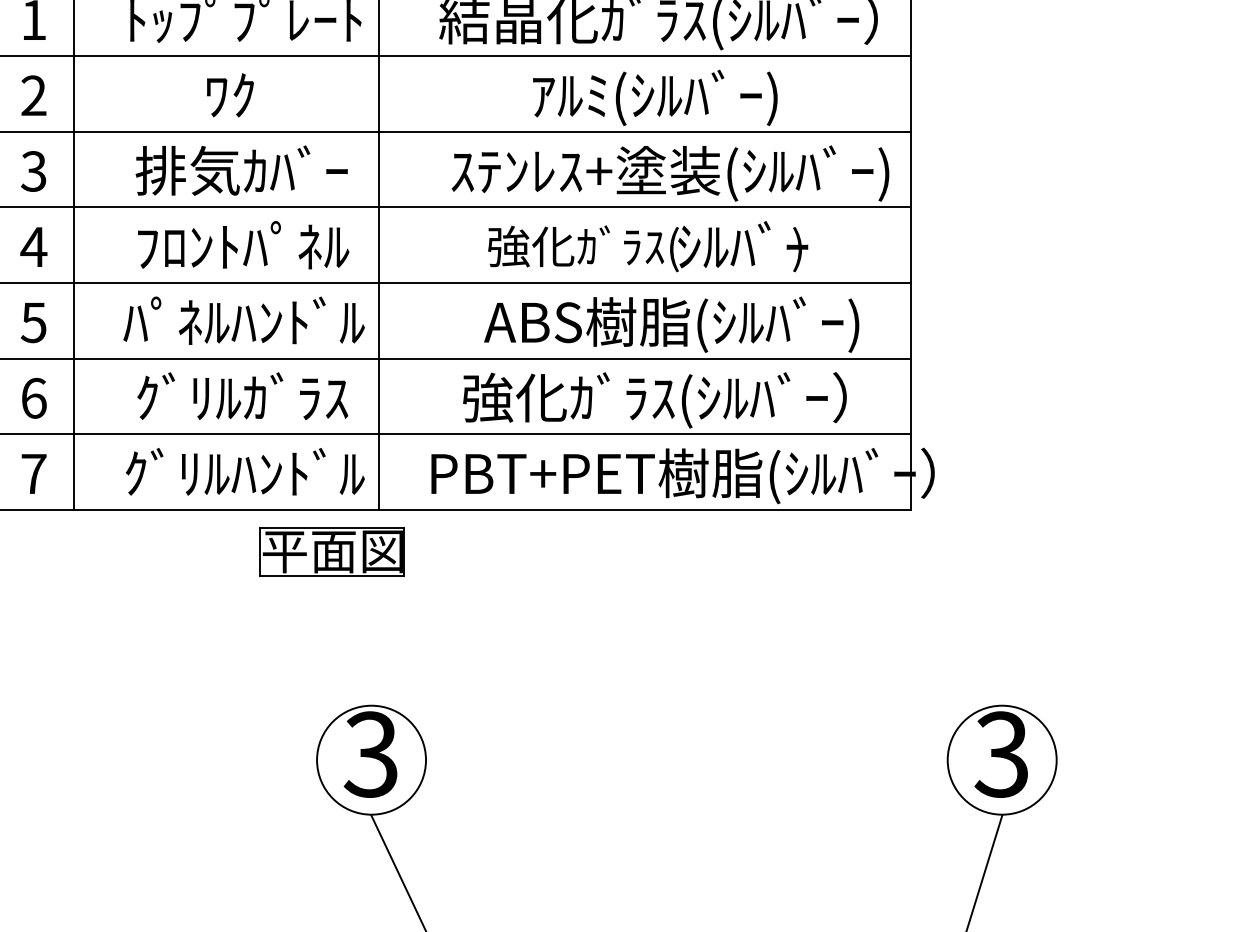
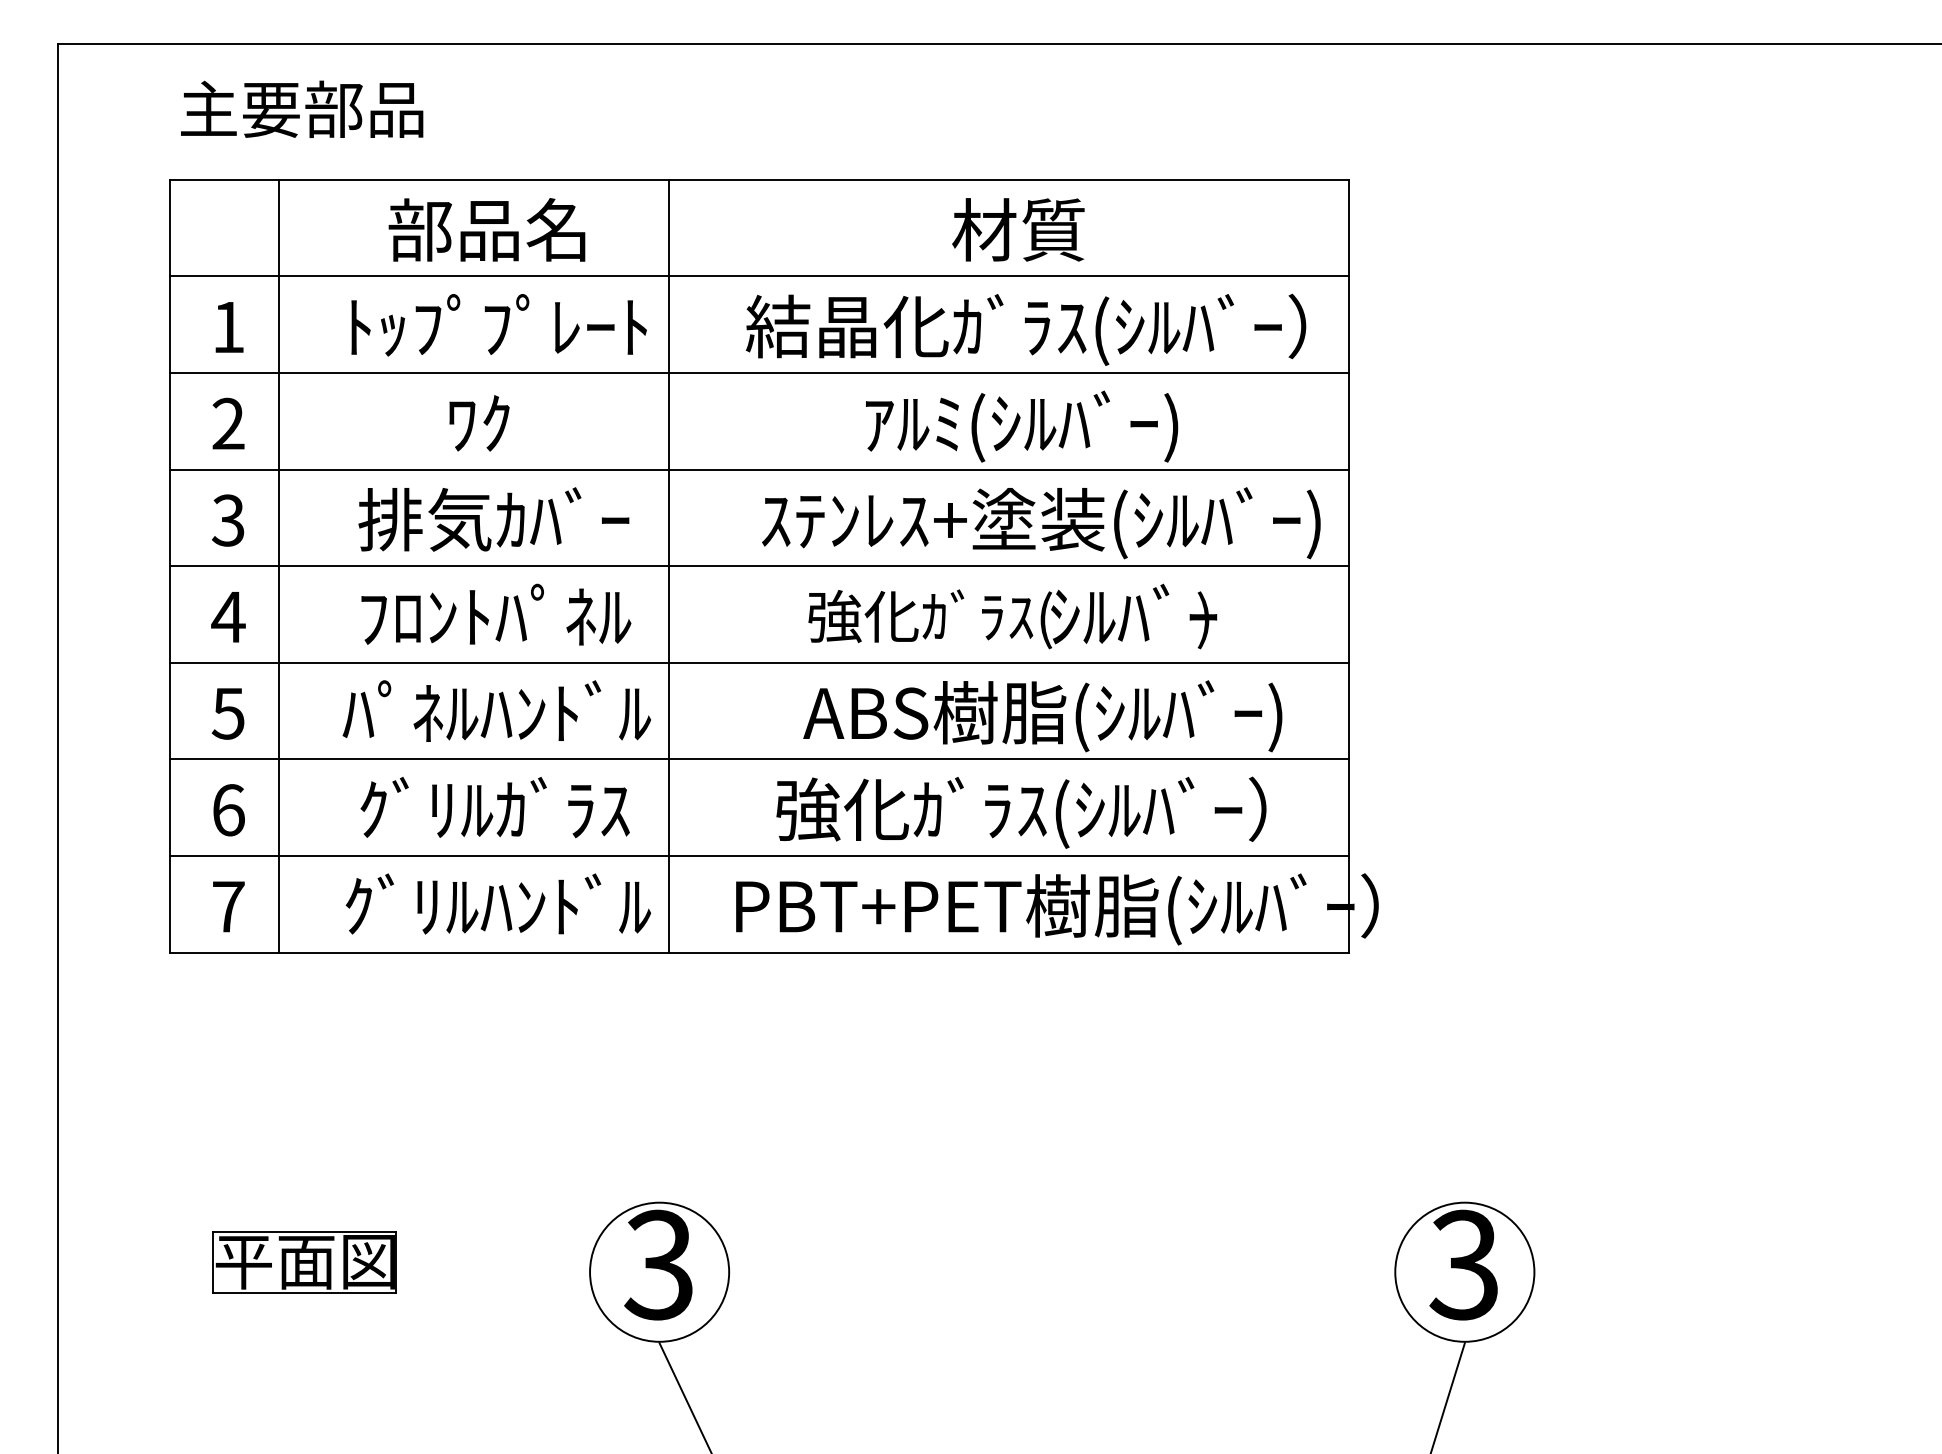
part: (332, 552) -> (304, 1262), moved

